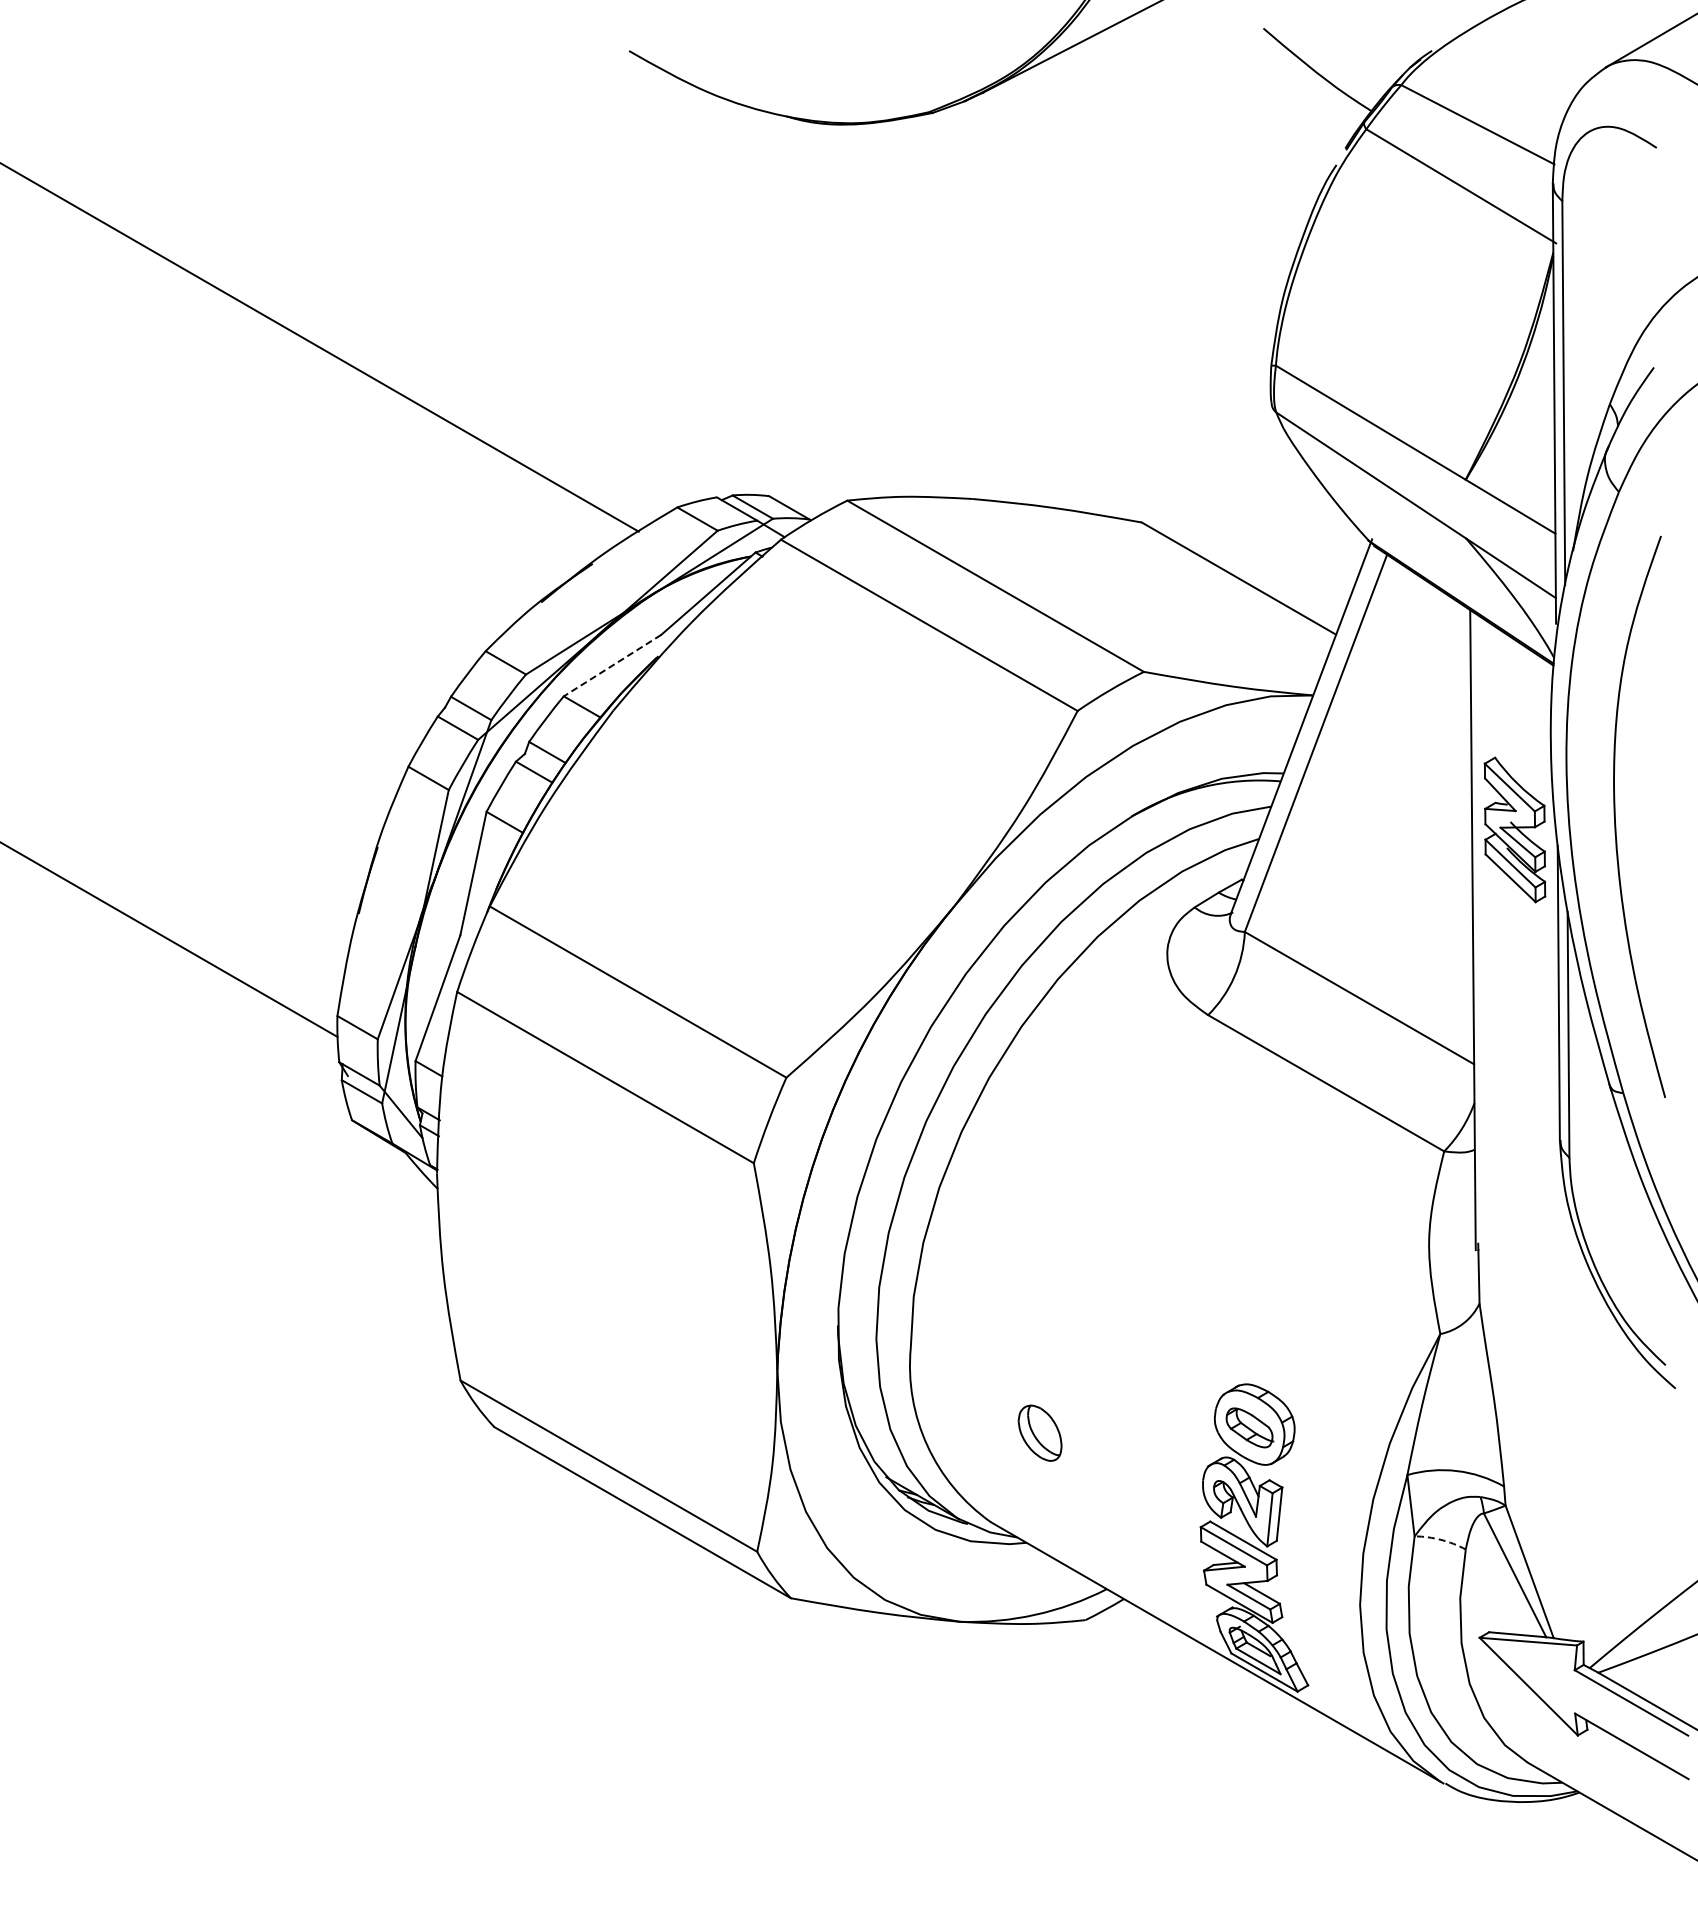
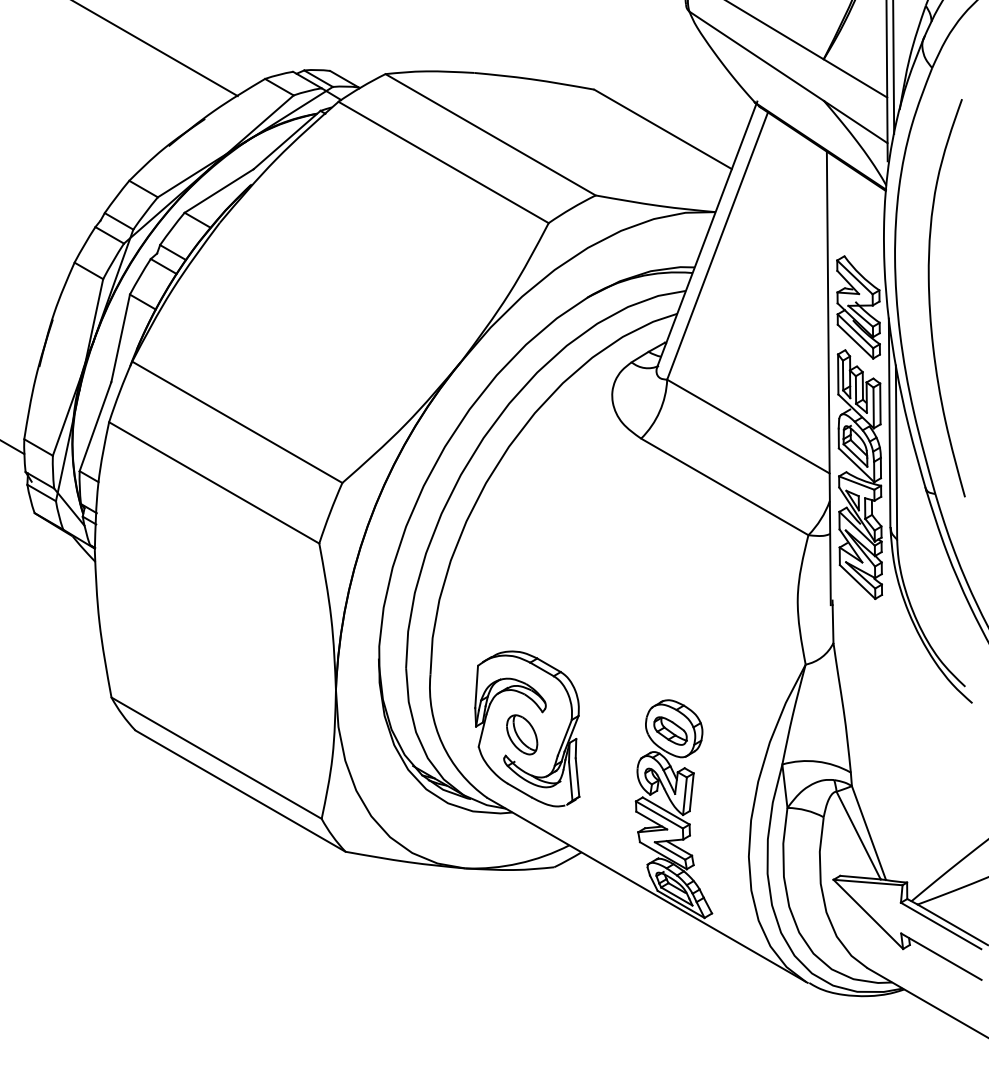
line: (612, 665) -> (219, 190), dashed -> solid
part: (1516, 1065) -> (859, 474), added
part: (1068, 1402) -> (542, 713), added
arc: (1440, 1539) -> (805, 810), dashed -> solid

